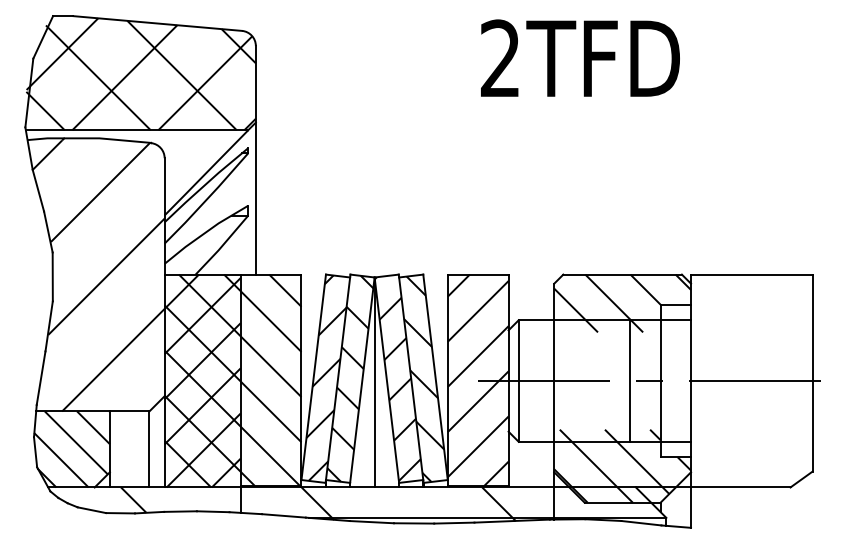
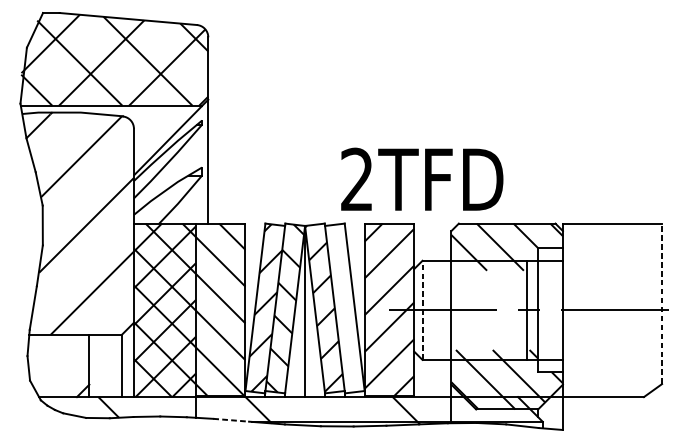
text: (580, 57) -> (422, 178), moved
line: (812, 372) -> (661, 303), solid -> dashed
hatch: (424, 378) -> (345, 308), removed
line: (630, 380) -> (527, 309), moved
line: (518, 381) -> (422, 310), solid -> dashed
hatch: (71, 449) -> (58, 366), removed
line: (284, 515) -> (231, 419), solid -> dashed

